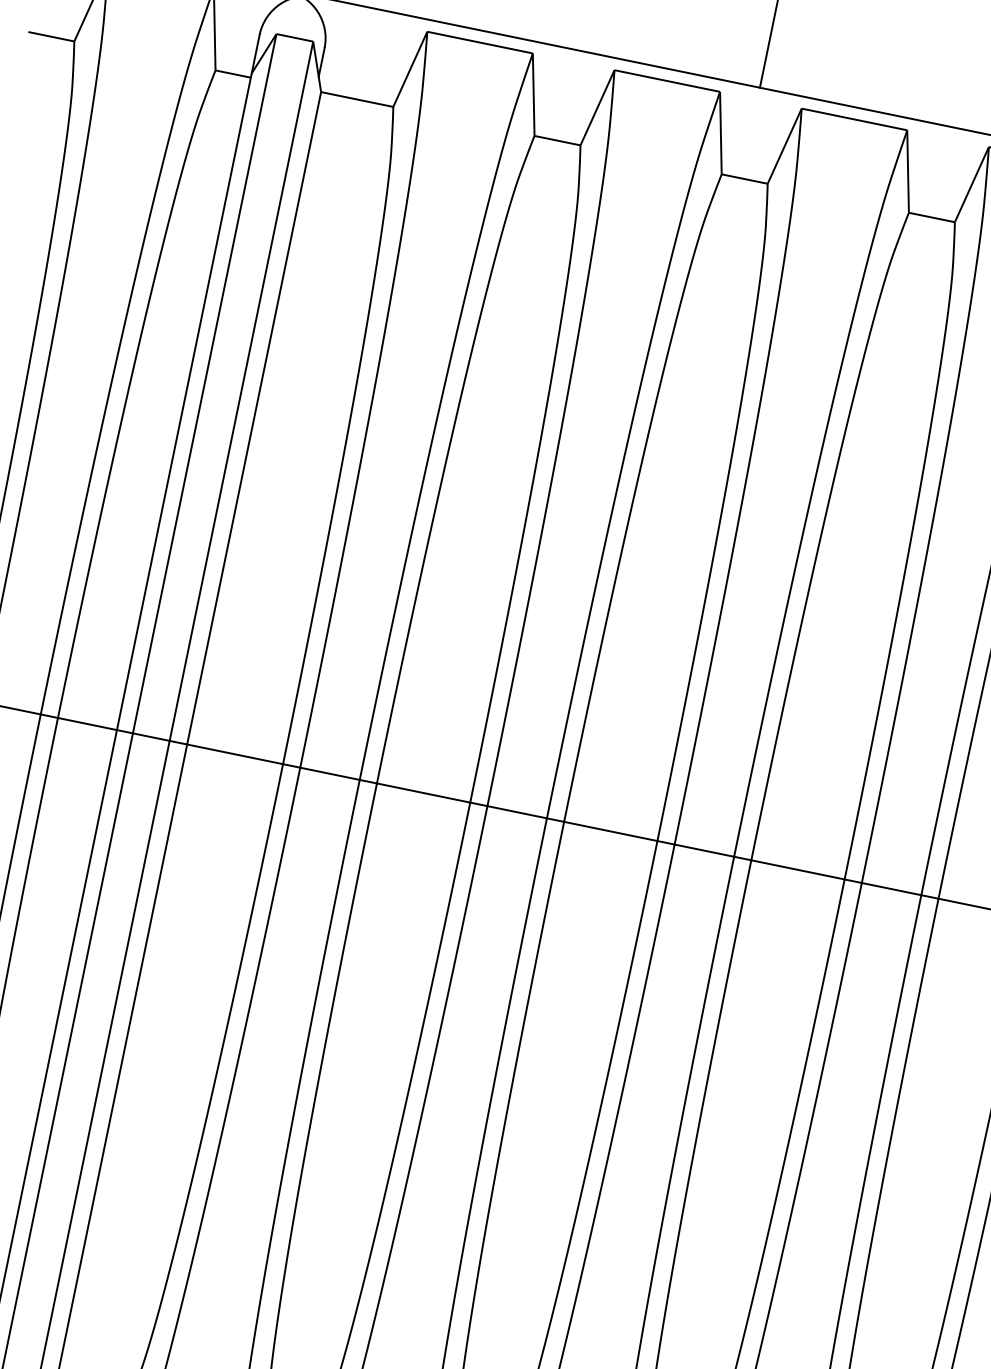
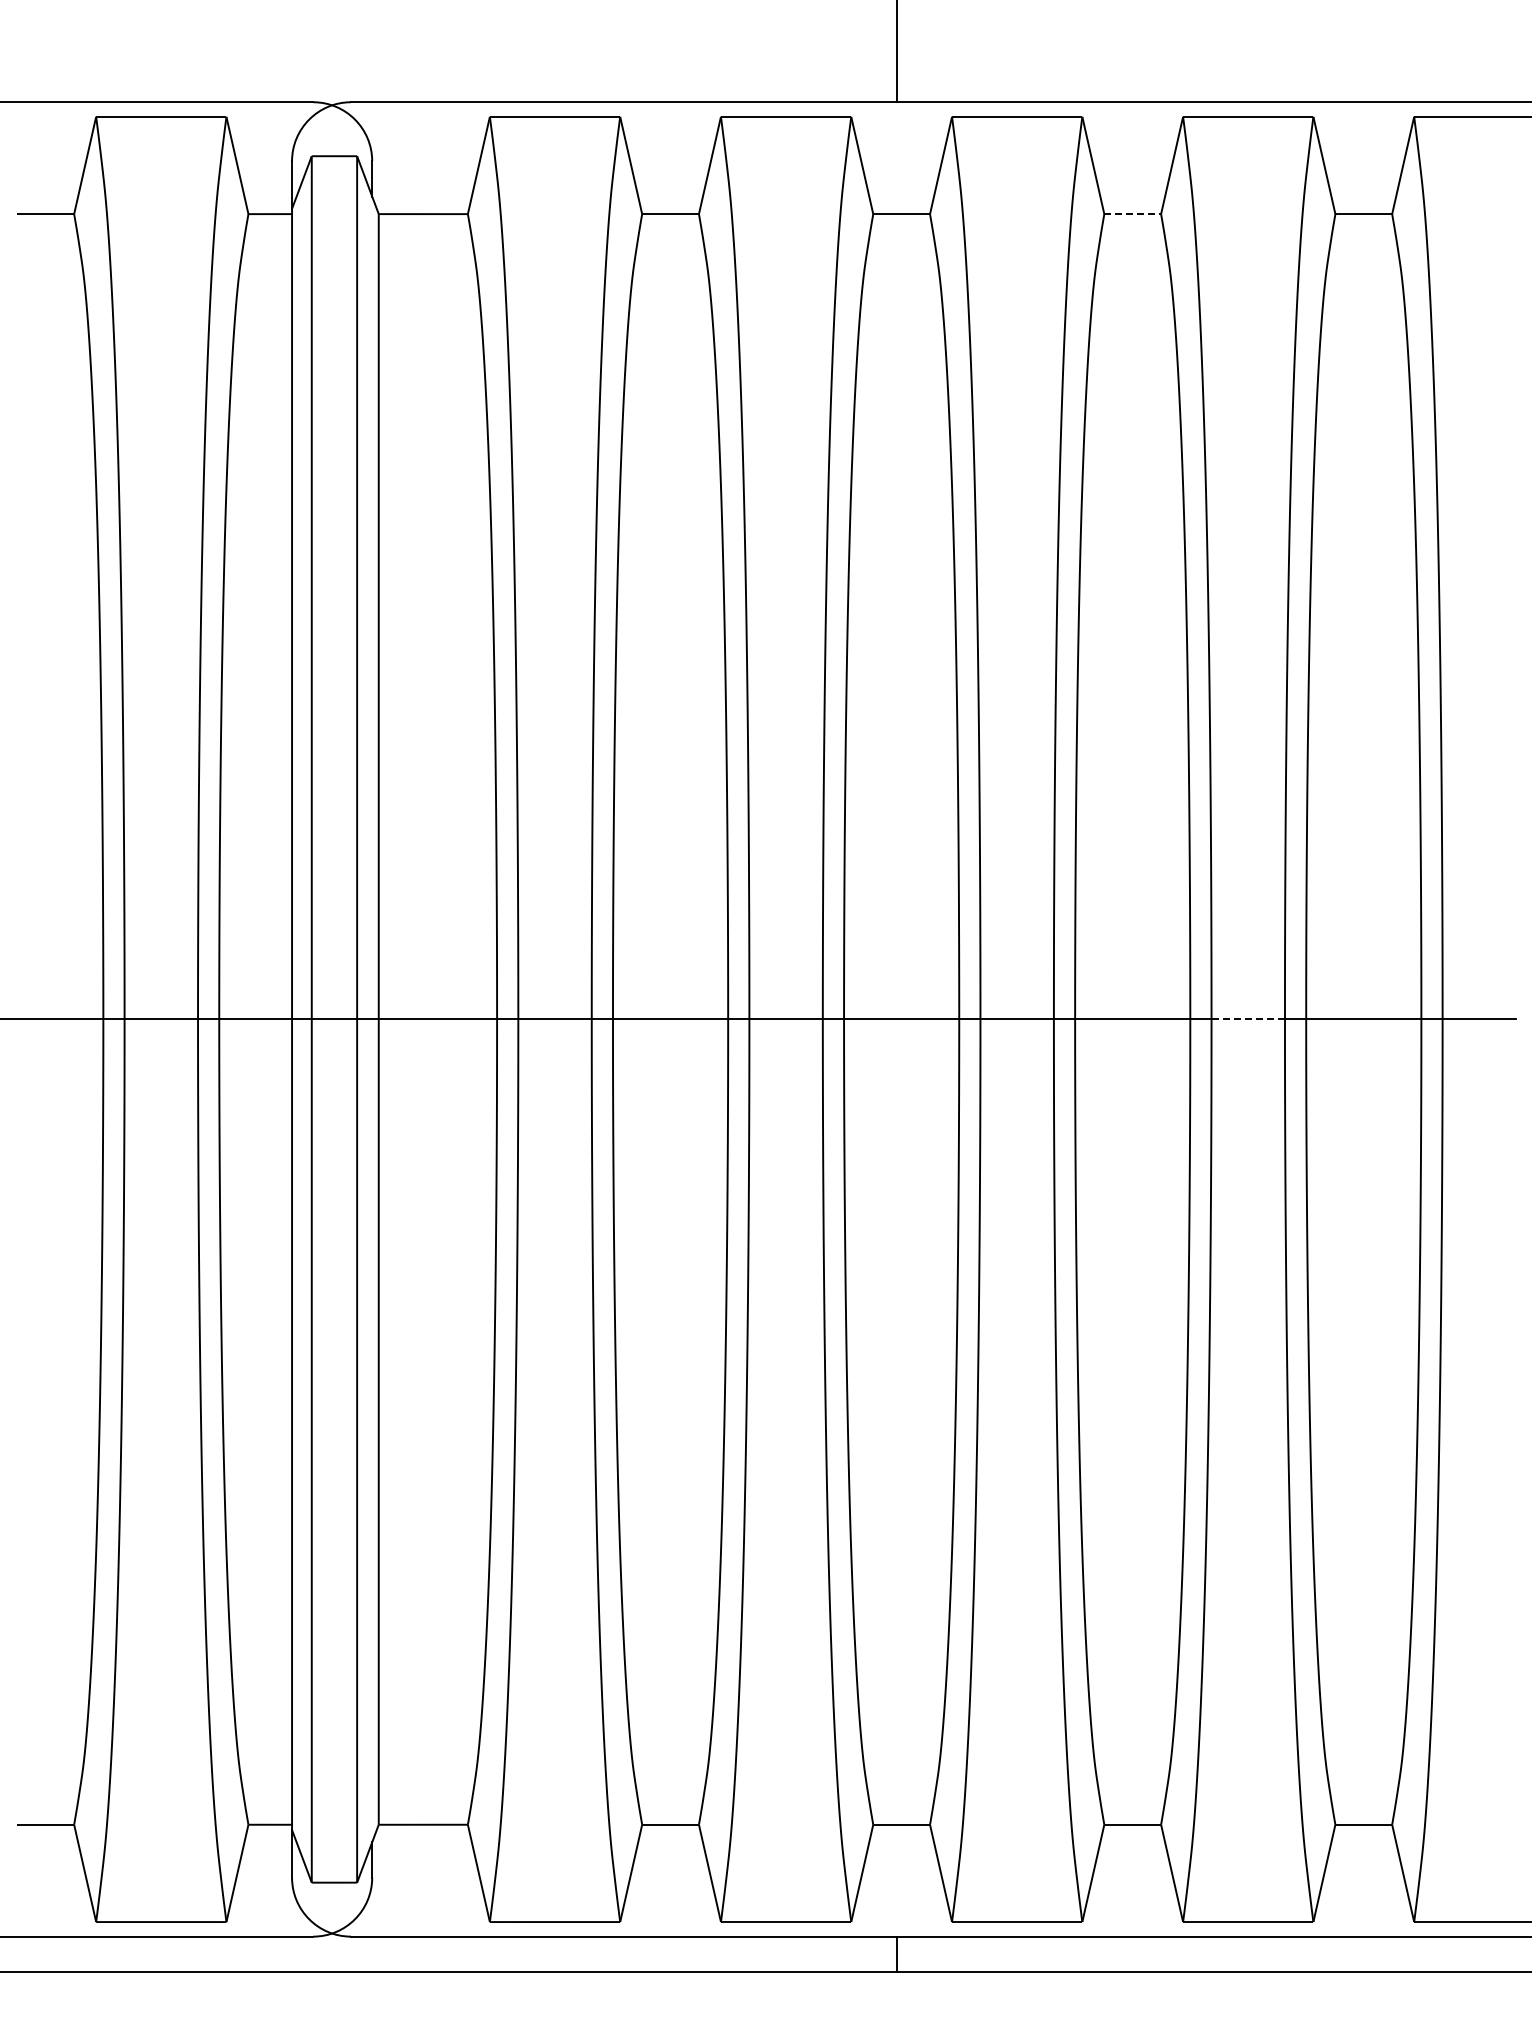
line: (932, 217) -> (1133, 214), solid -> dashed
line: (891, 889) -> (1248, 1019), solid -> dashed

